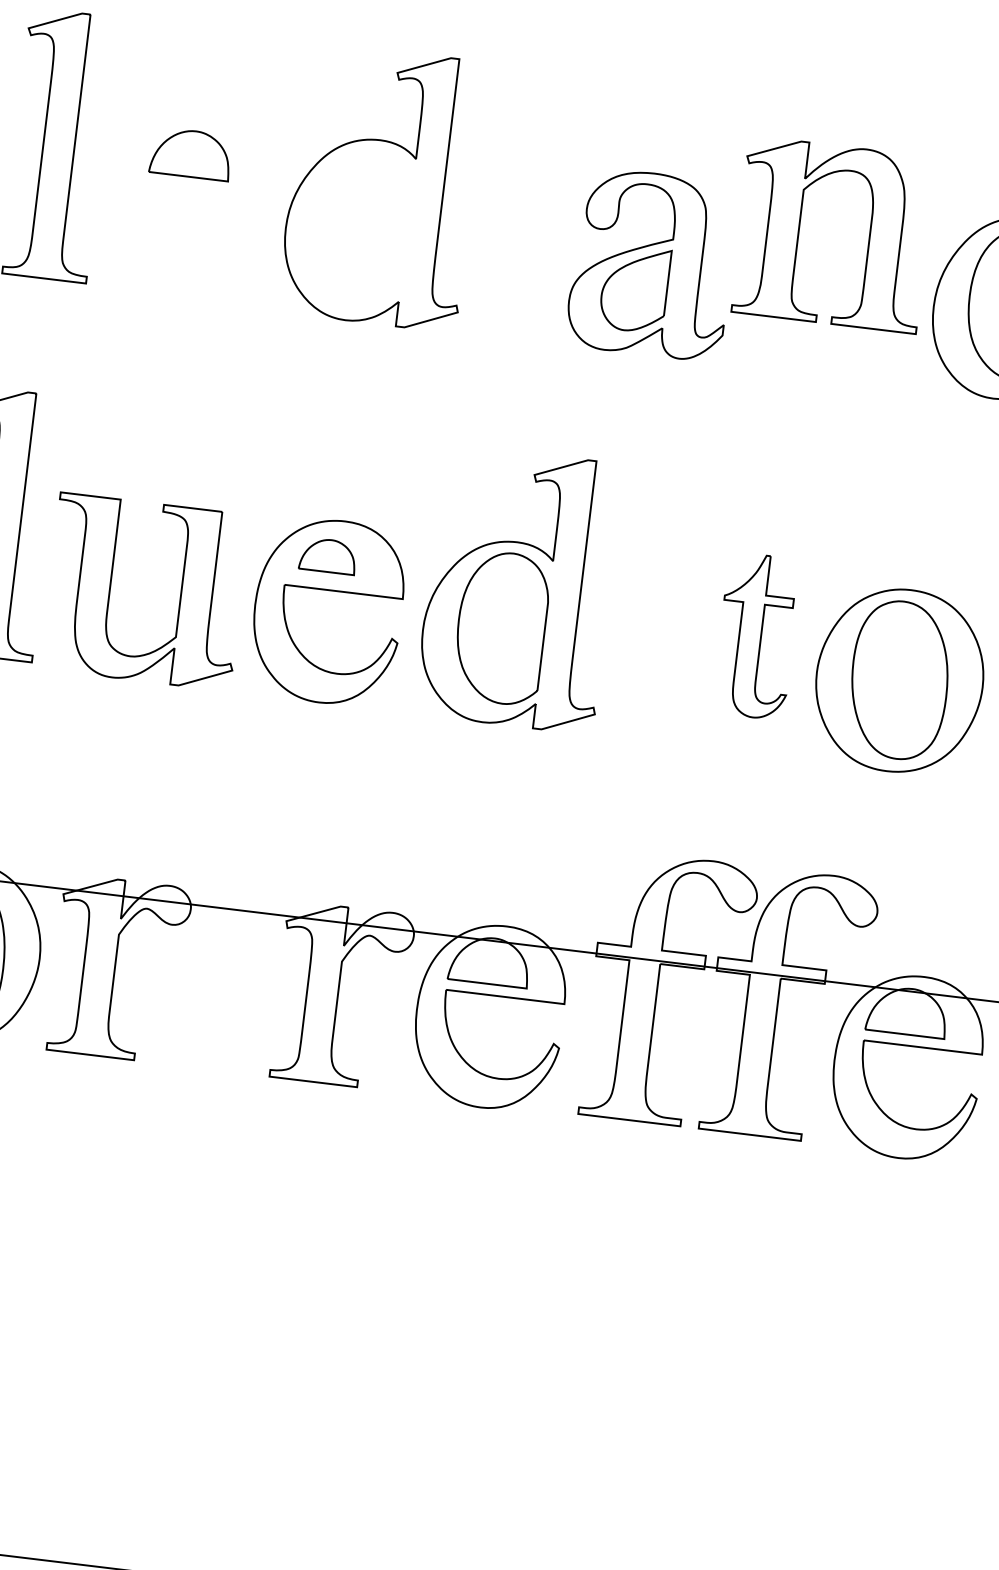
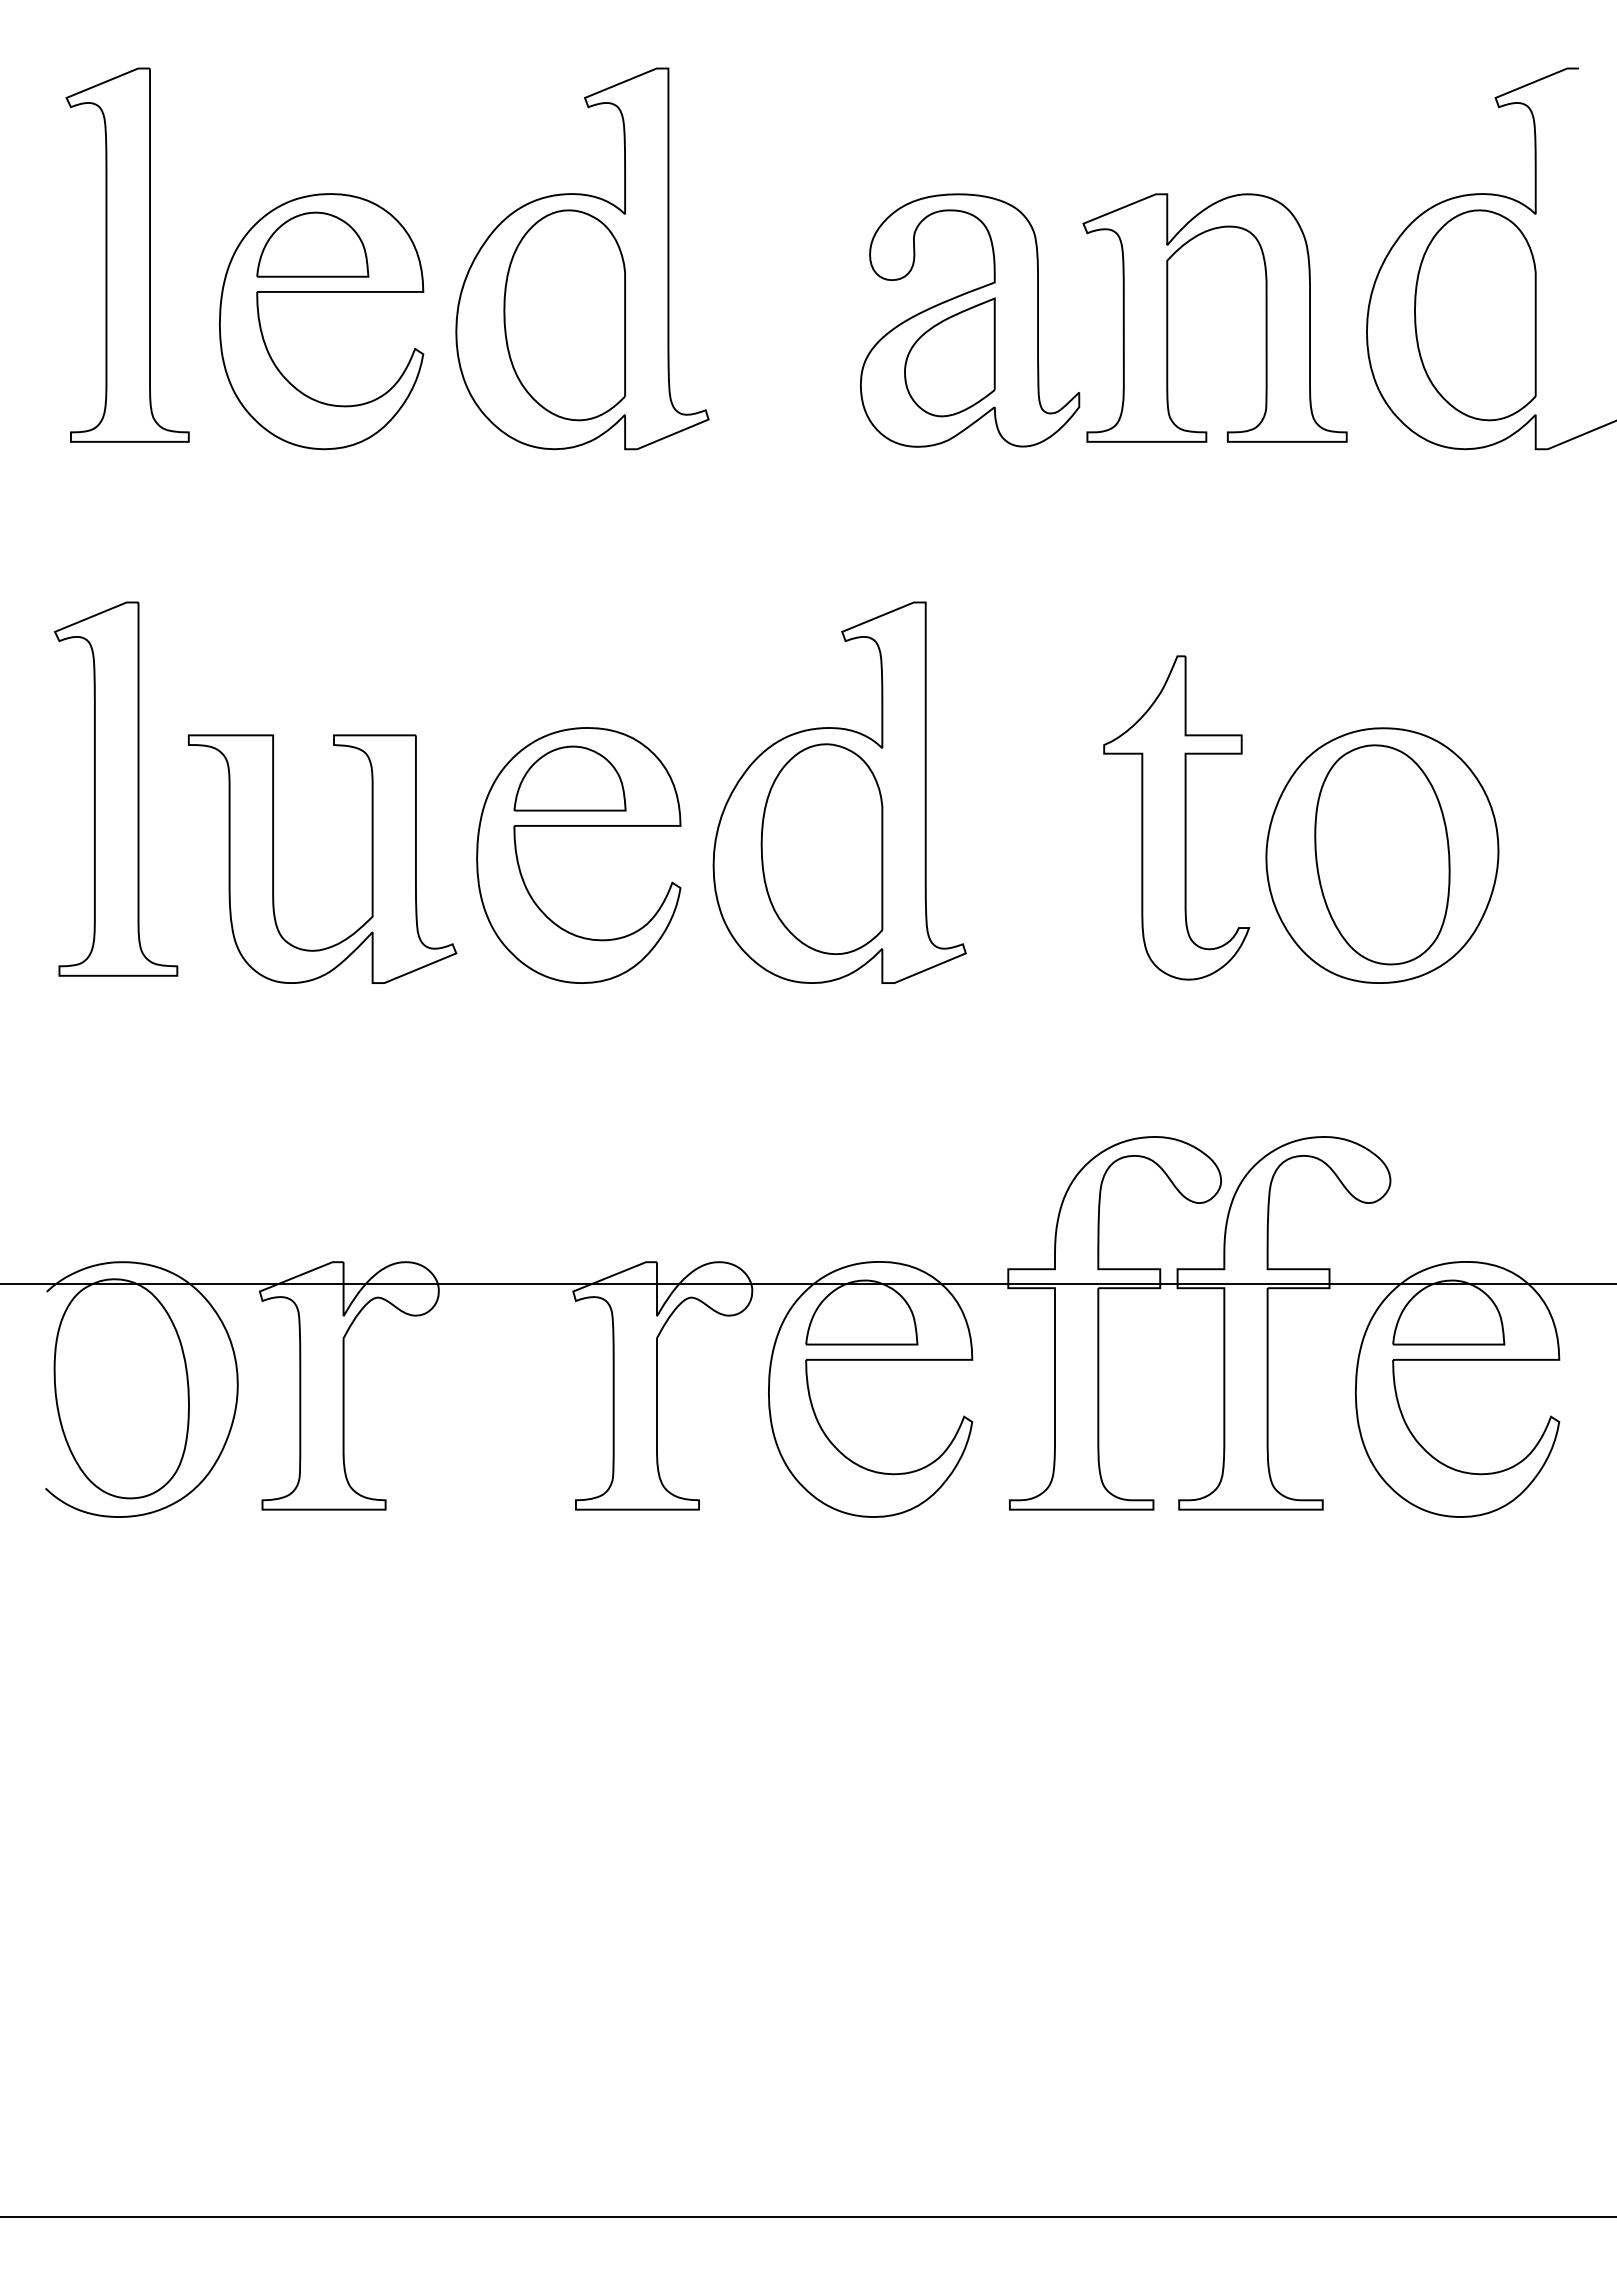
part: (193, 188) -> (321, 292), added
part: (364, 225) -> (564, 315), added
part: (799, 230) -> (1168, 317), moved
part: (327, 555) -> (569, 778), size x1.43
part: (756, 635) -> (1176, 817), size x1.43

